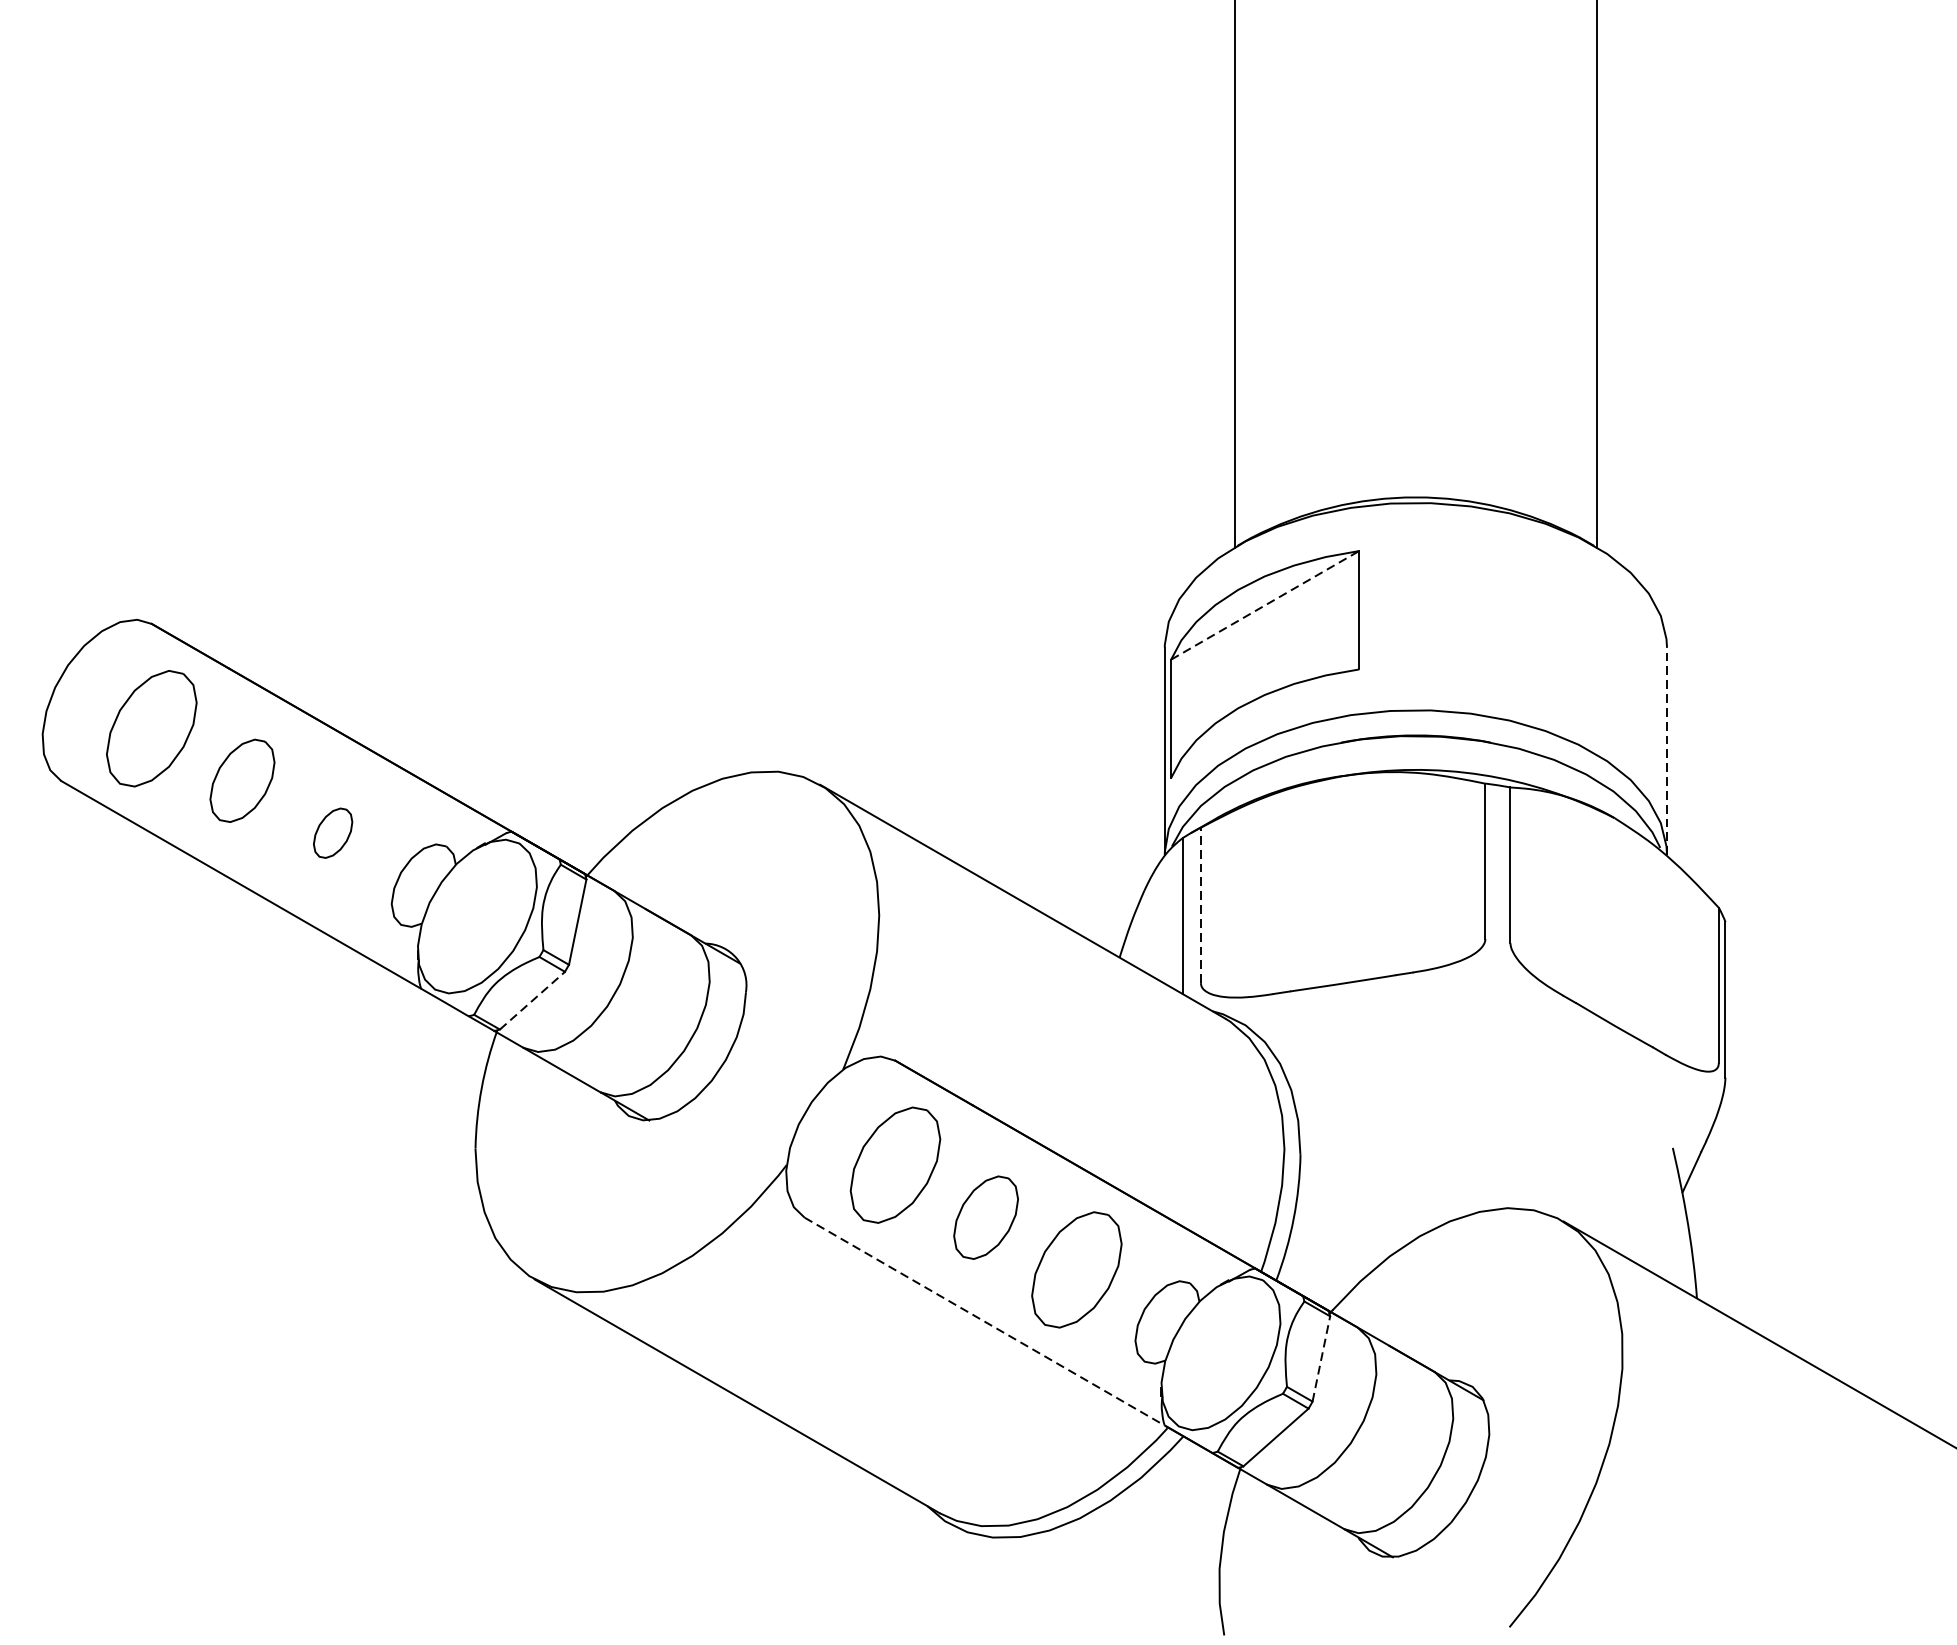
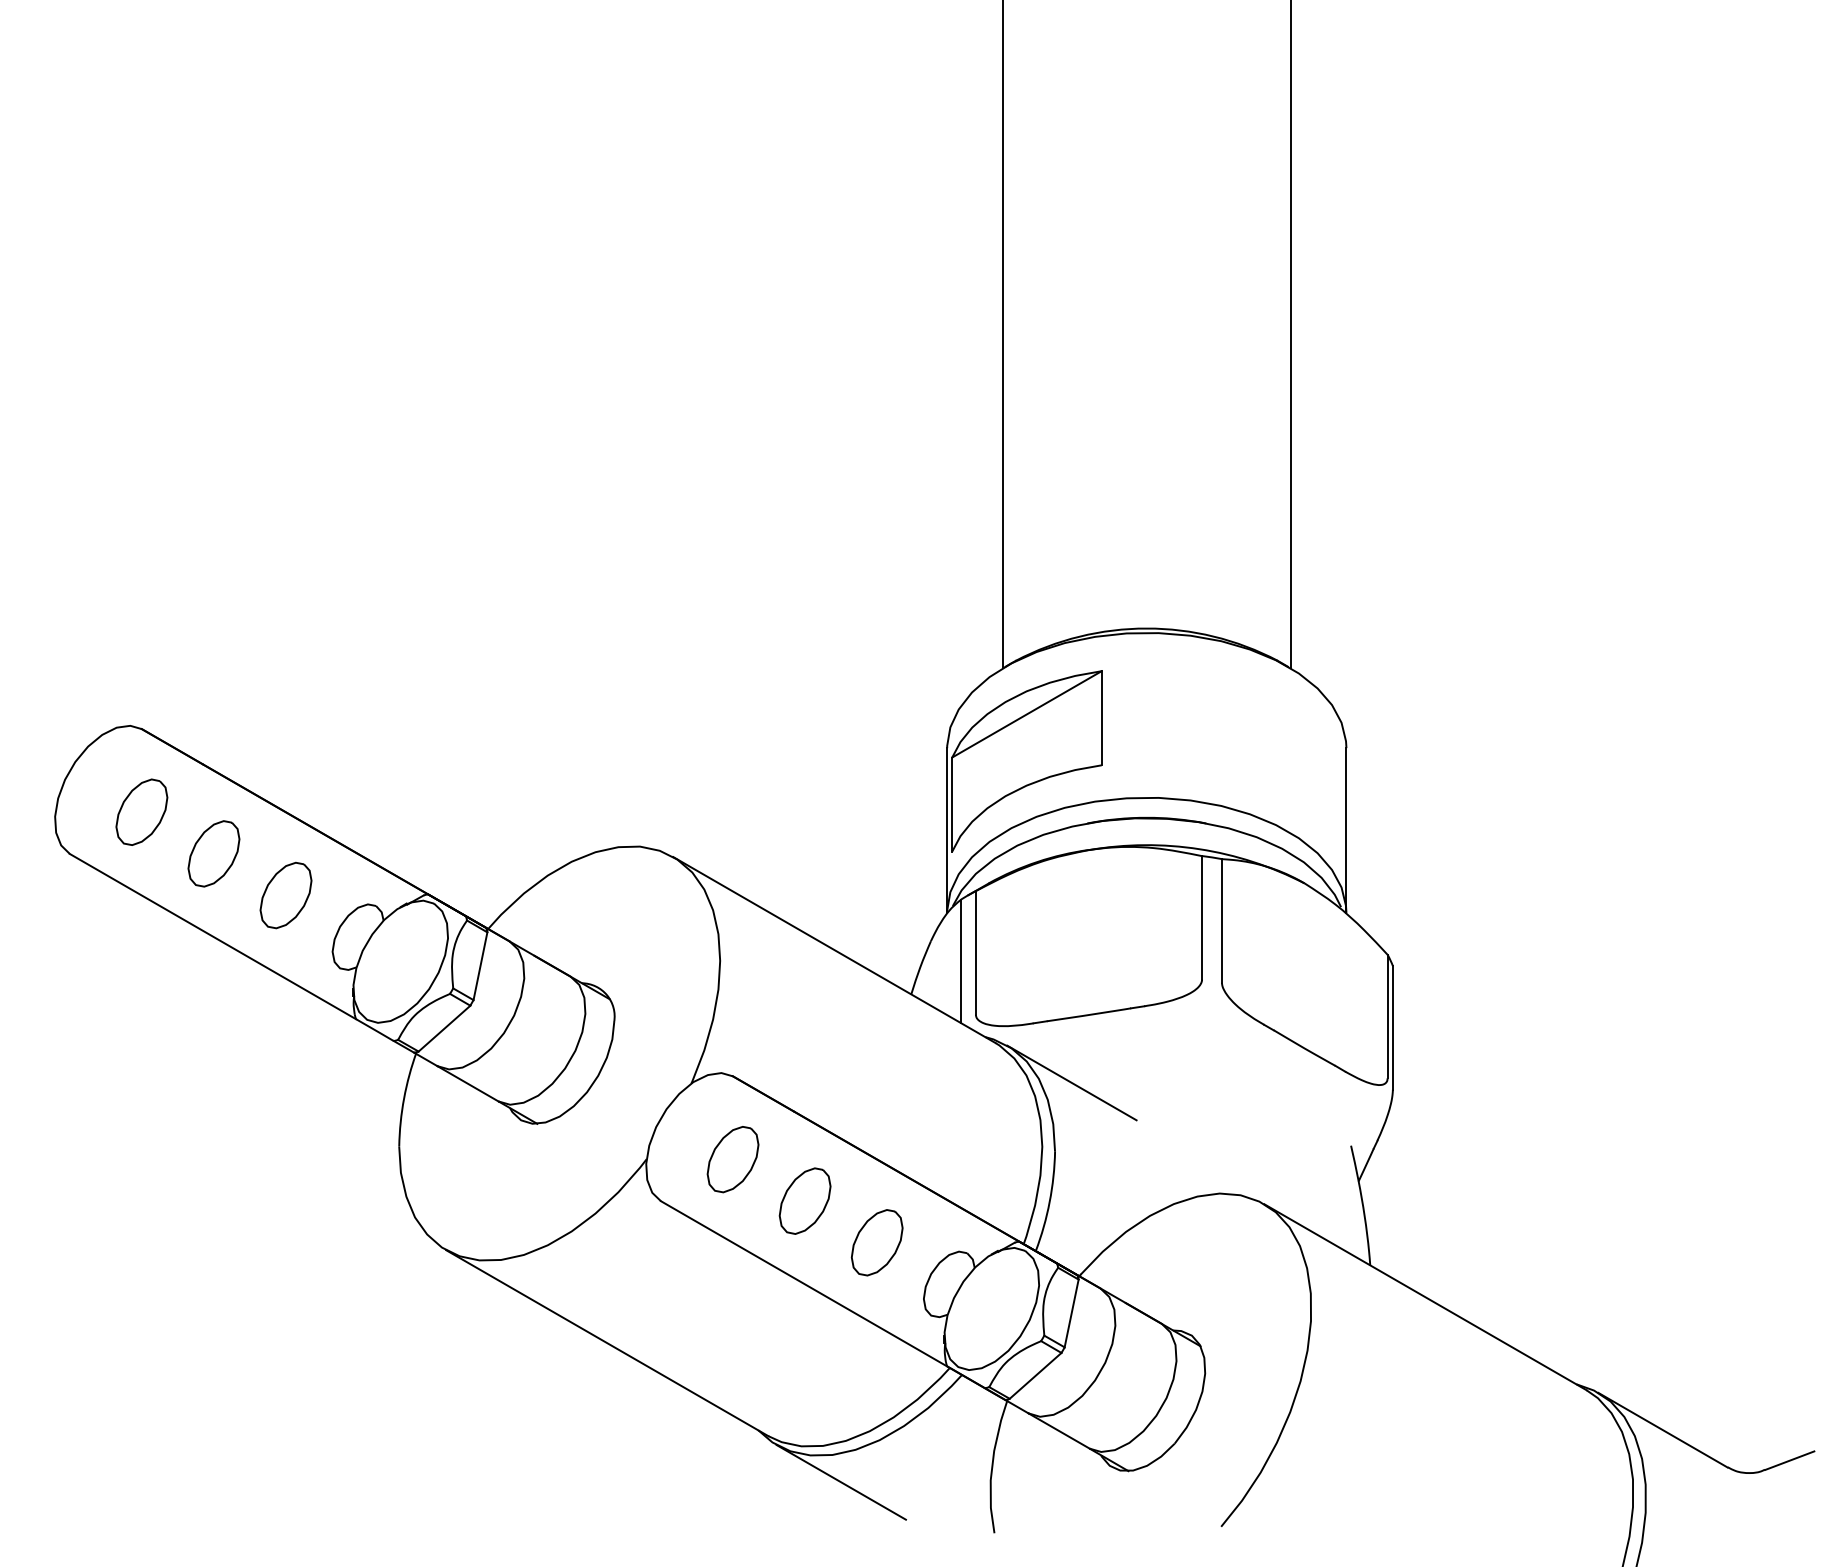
line: (1265, 605) -> (1027, 714), dashed -> solid
part: (151, 727) -> (141, 811), size x0.71
line: (1667, 751) -> (1346, 830), dashed -> solid
part: (332, 833) -> (285, 895), size x1.67
line: (1200, 904) -> (975, 952), dashed -> solid
line: (532, 1000) -> (444, 1028), dashed -> solid
line: (1321, 1068) -> (1071, 1082), added
part: (894, 1165) -> (732, 1159), size x0.71
part: (1075, 1269) -> (876, 1242), size x0.71
line: (985, 1322) -> (804, 1284), dashed -> solid
line: (1321, 1359) -> (1071, 1313), dashed -> solid
line: (1030, 1571) -> (840, 1482), added

